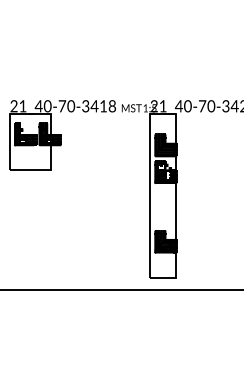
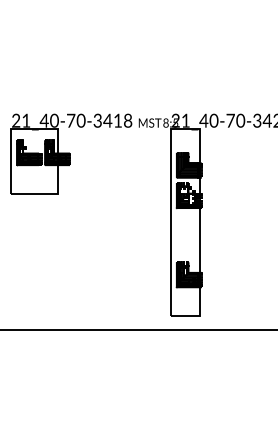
text: (145, 108) -> (165, 123), 1:5 -> 8:5

